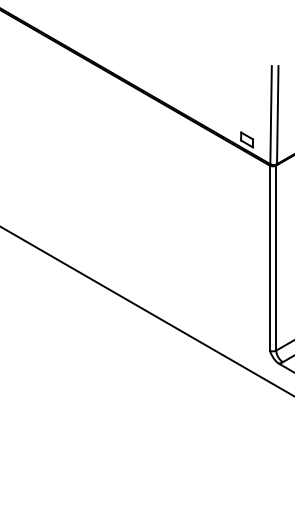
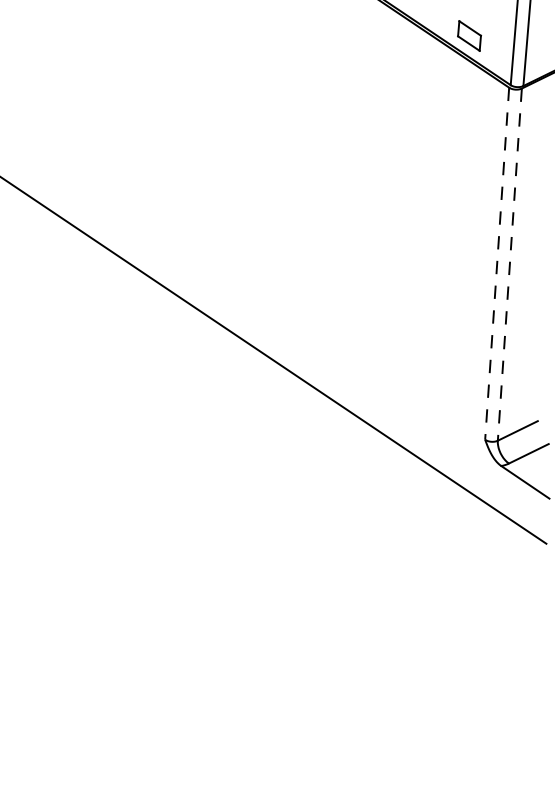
line: (269, 258) -> (496, 264), solid -> dashed
line: (276, 258) -> (510, 265), solid -> dashed

